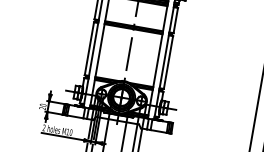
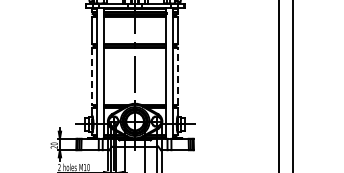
line: (89, 49) -> (92, 76), solid -> dashed
line: (168, 62) -> (177, 76), solid -> dashed

